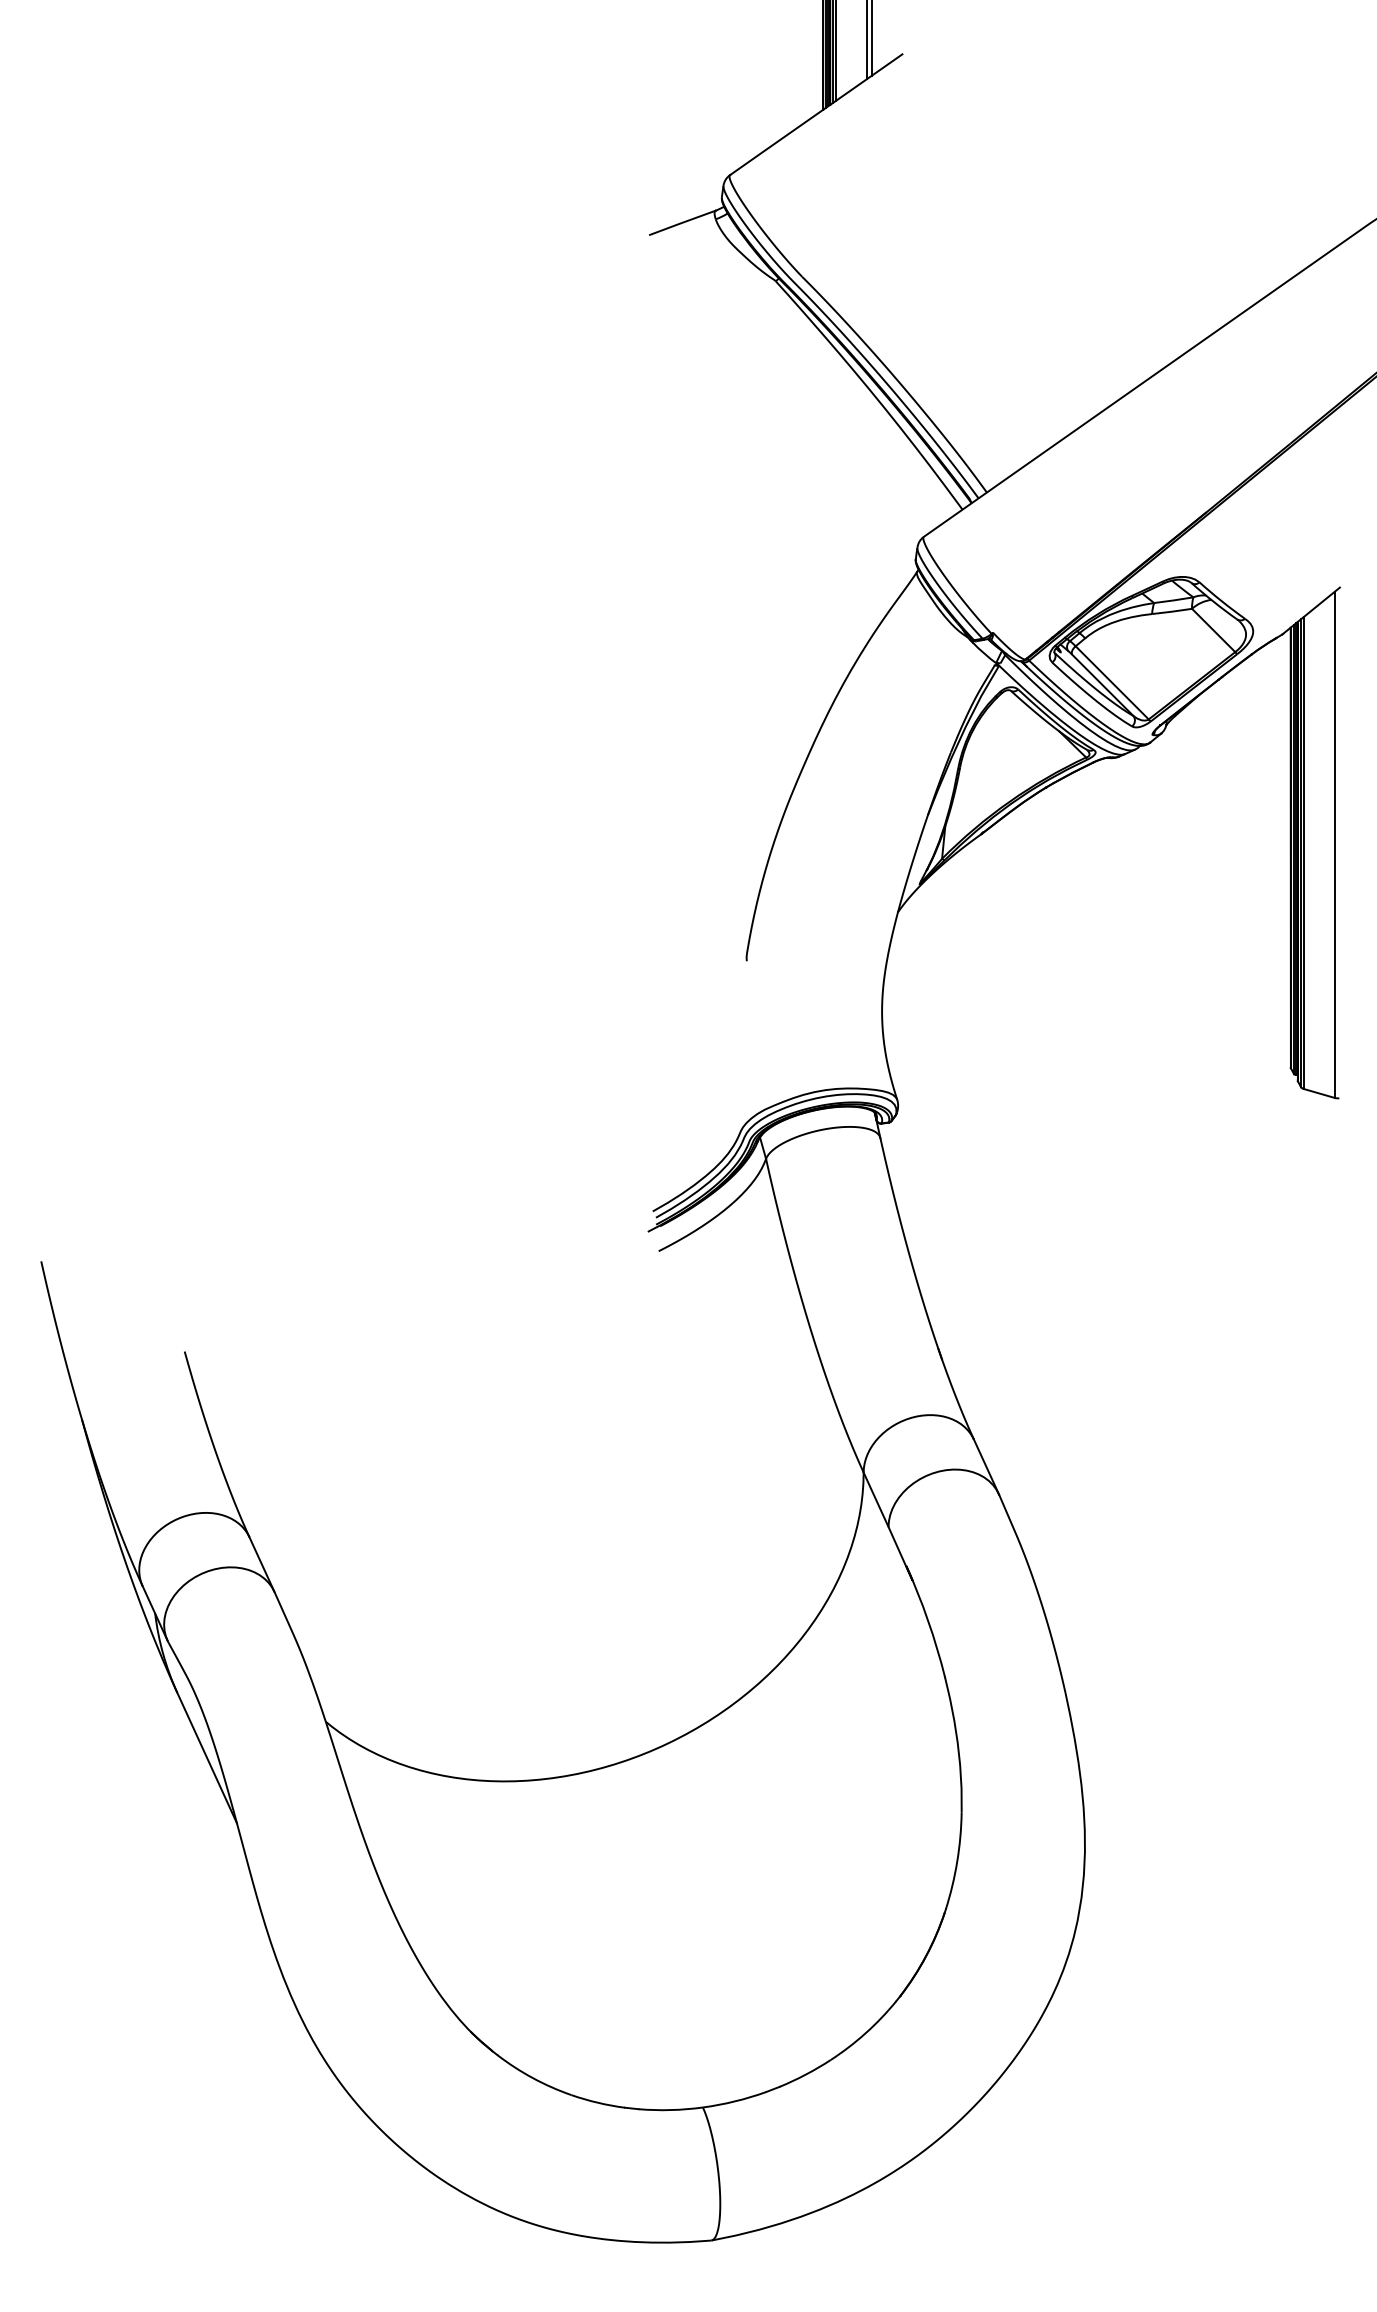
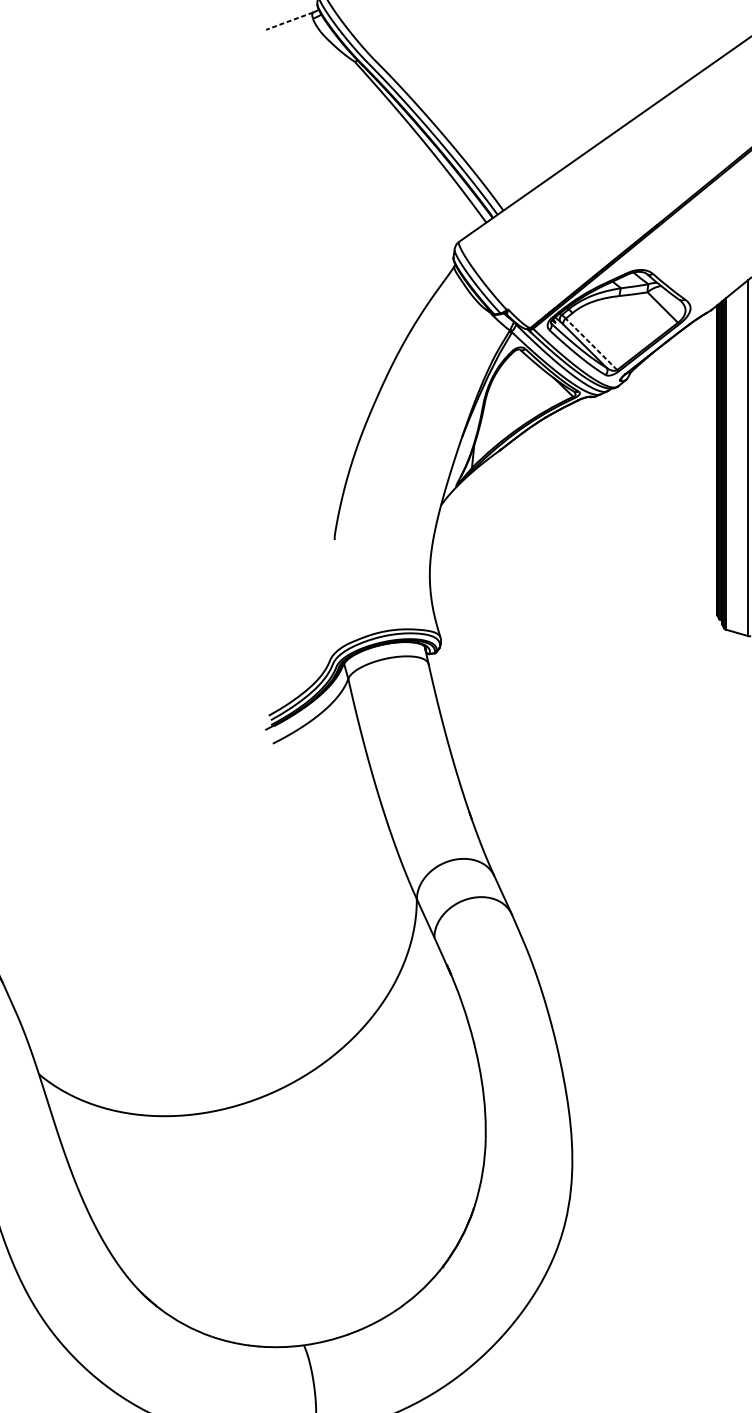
line: (682, 222) -> (289, 20), solid -> dashed
line: (1112, 682) -> (591, 344), solid -> dashed

